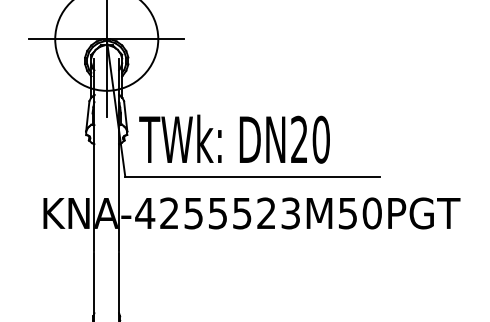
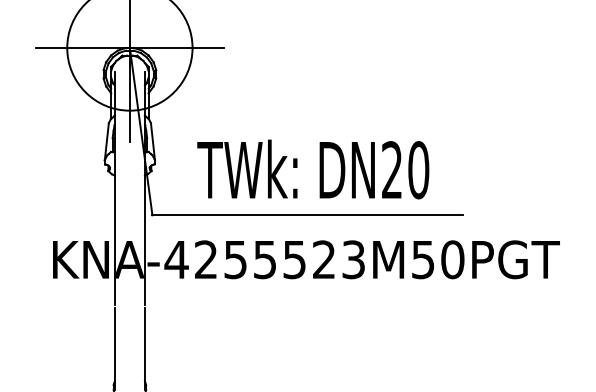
text: (234, 138) -> (313, 168), moved

